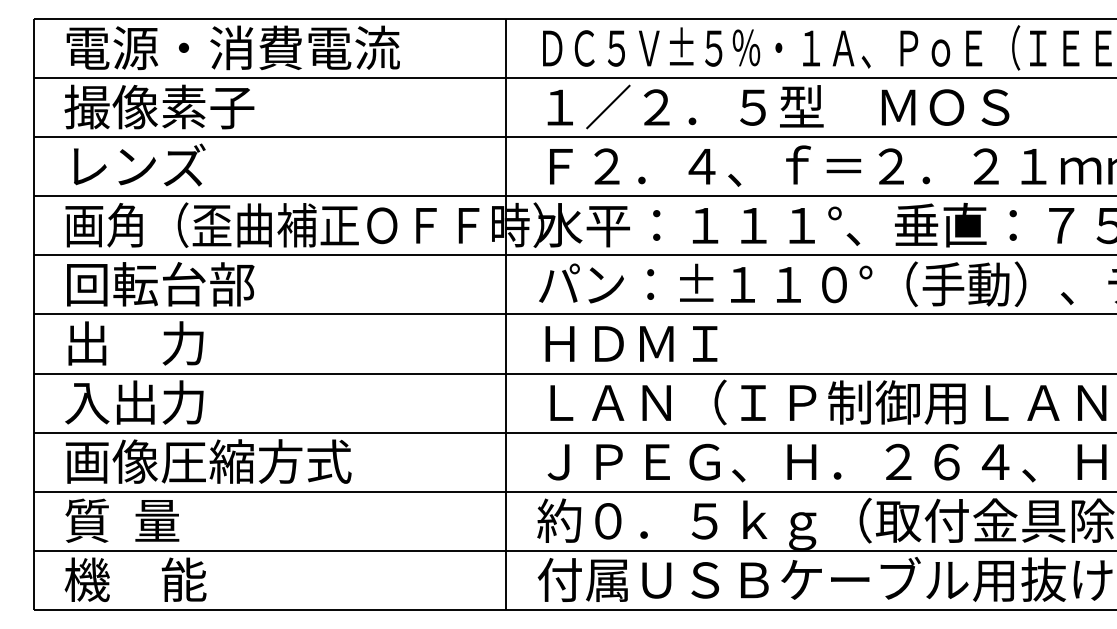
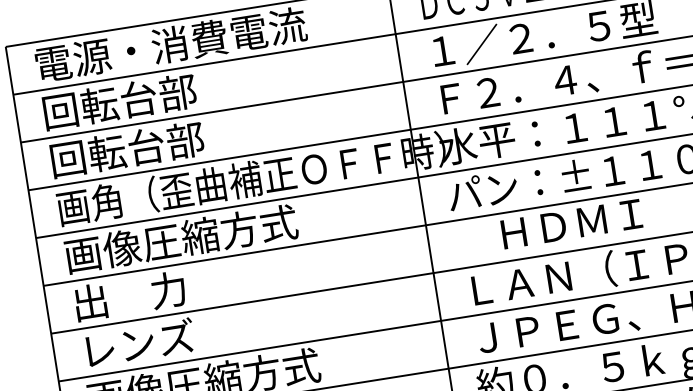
text: (159, 106) -> (118, 101), 撮像素子 -> 回転台部
text: (160, 165) -> (127, 149), レンズ -> 回転台部
text: (208, 283) -> (181, 238), 回転台部 -> 画像圧縮方式
text: (631, 343) -> (571, 223), moved
text: (135, 402) -> (137, 343), 入出力 -> レンズ

